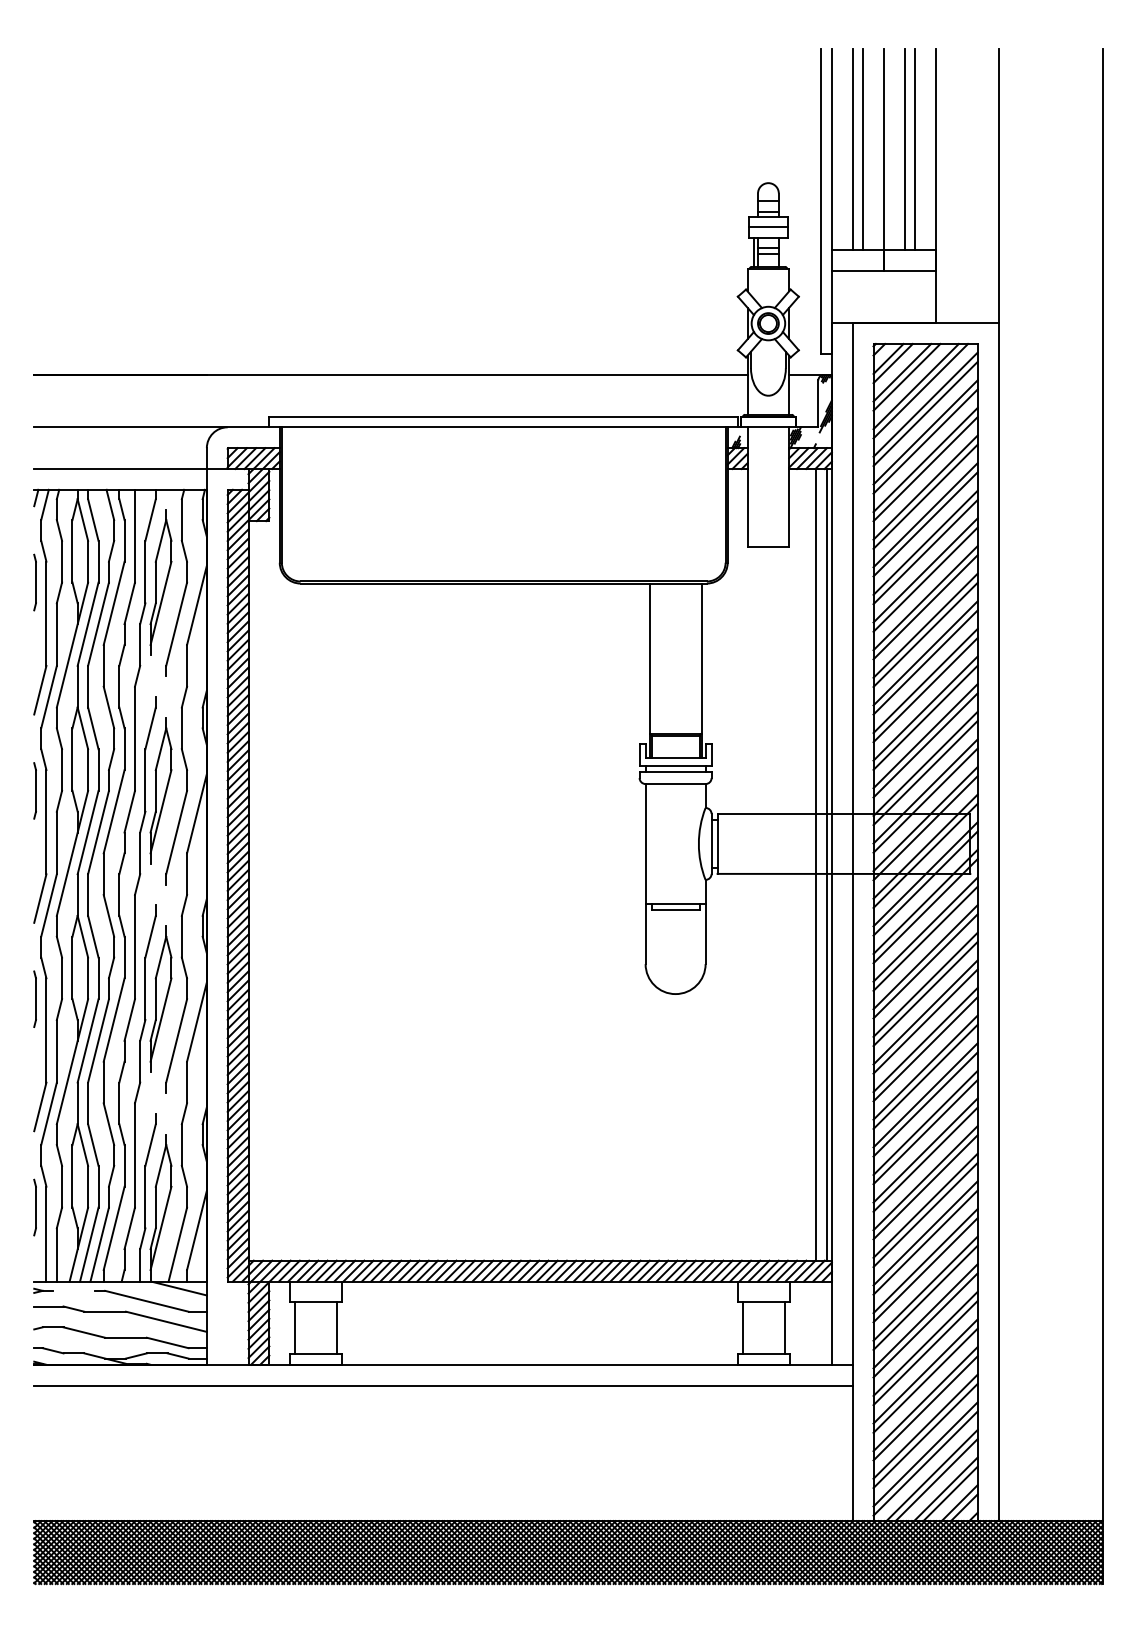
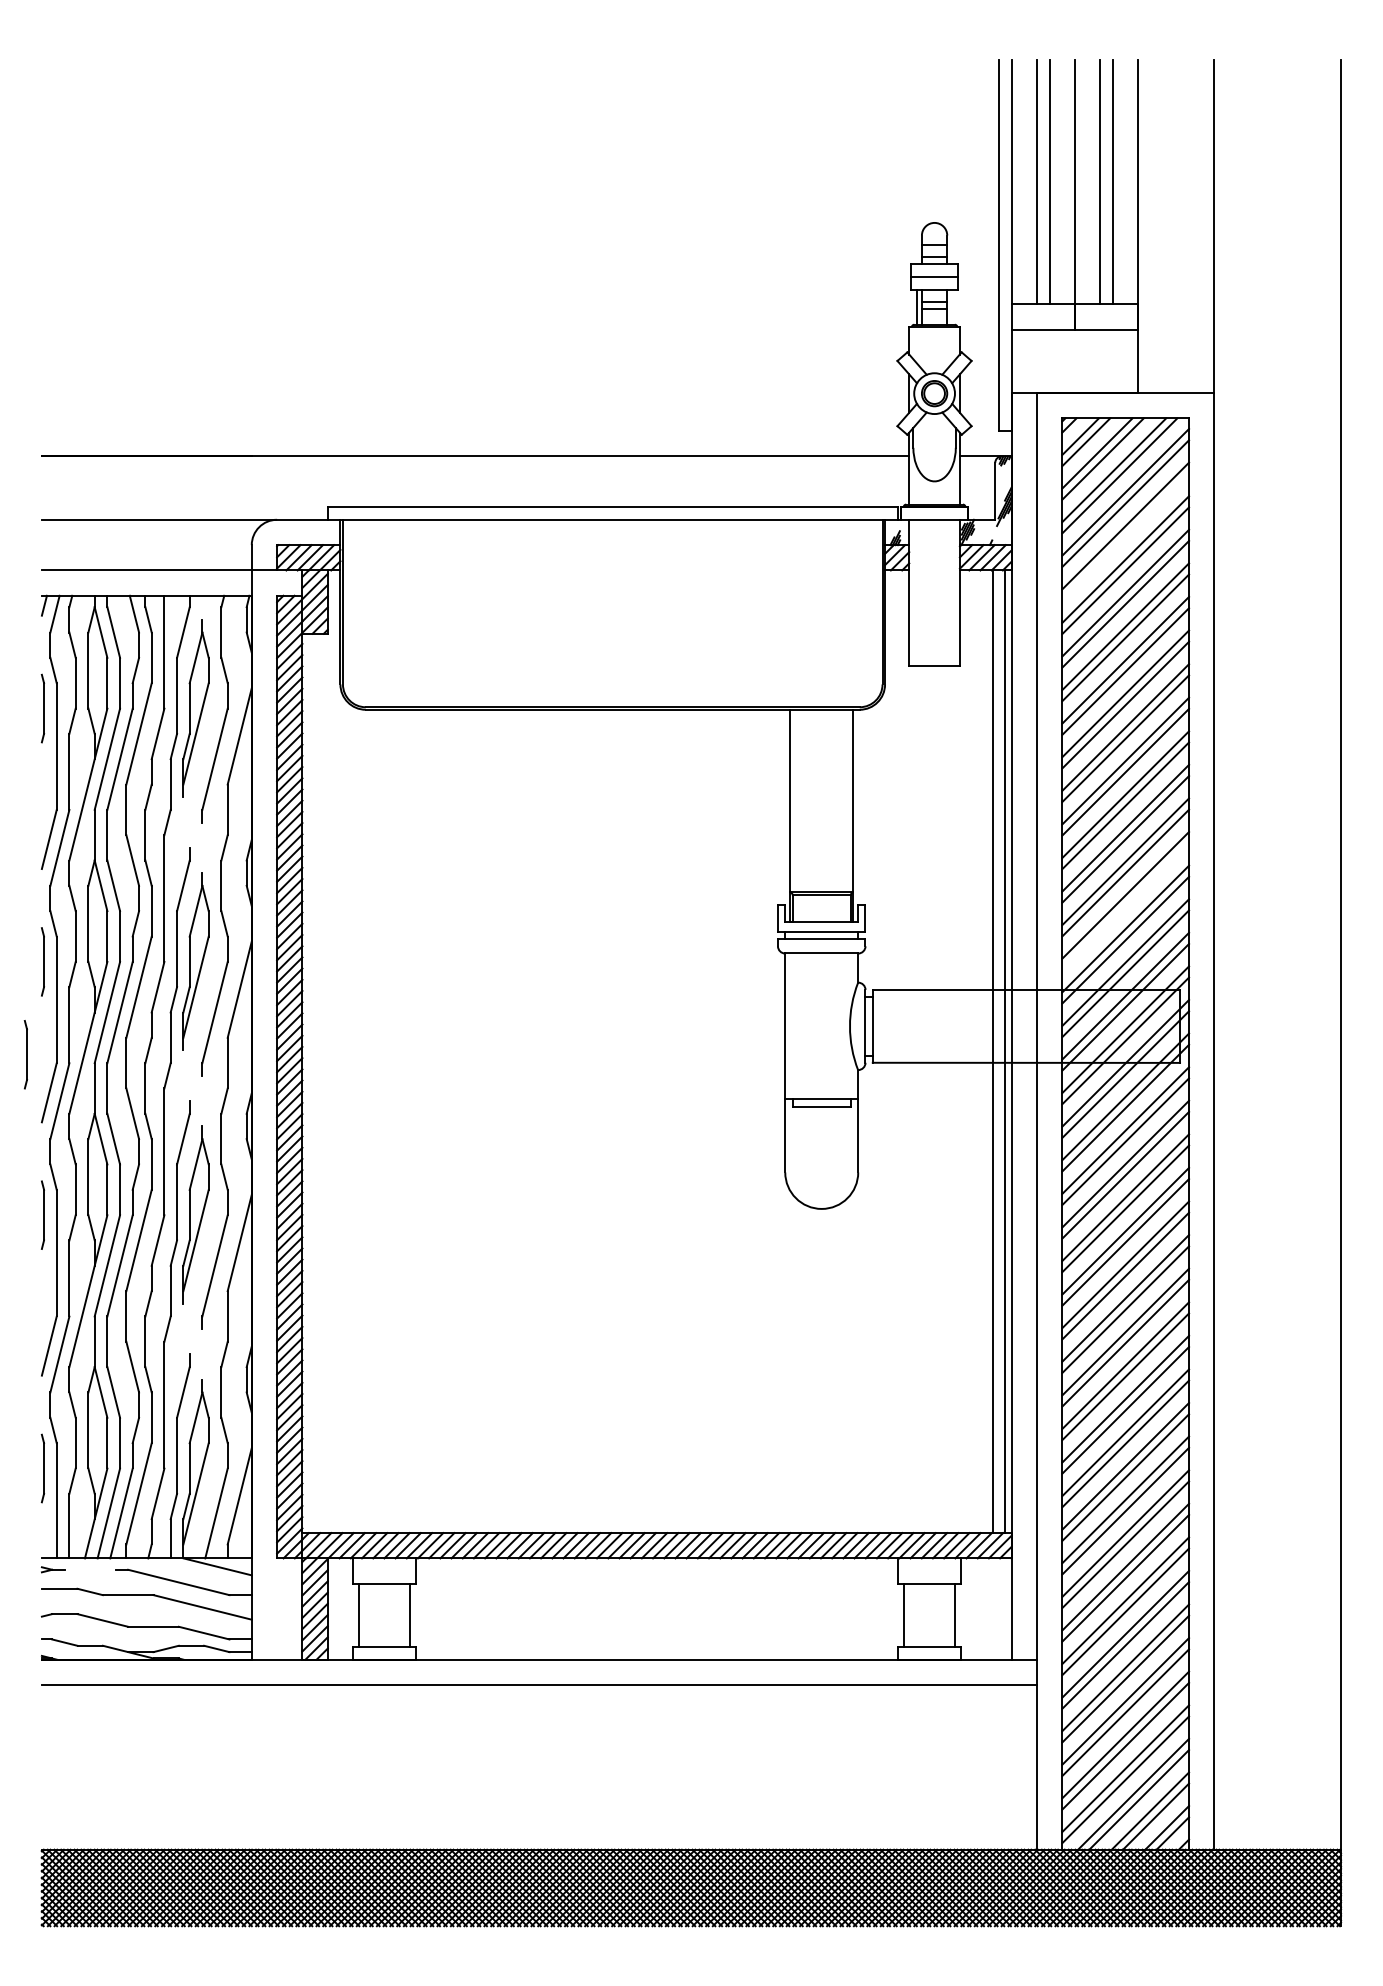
line: (925, 441) -> (1125, 537), removed
line: (925, 745) -> (1125, 906), removed
part: (20, 866) -> (25, 1053), added

